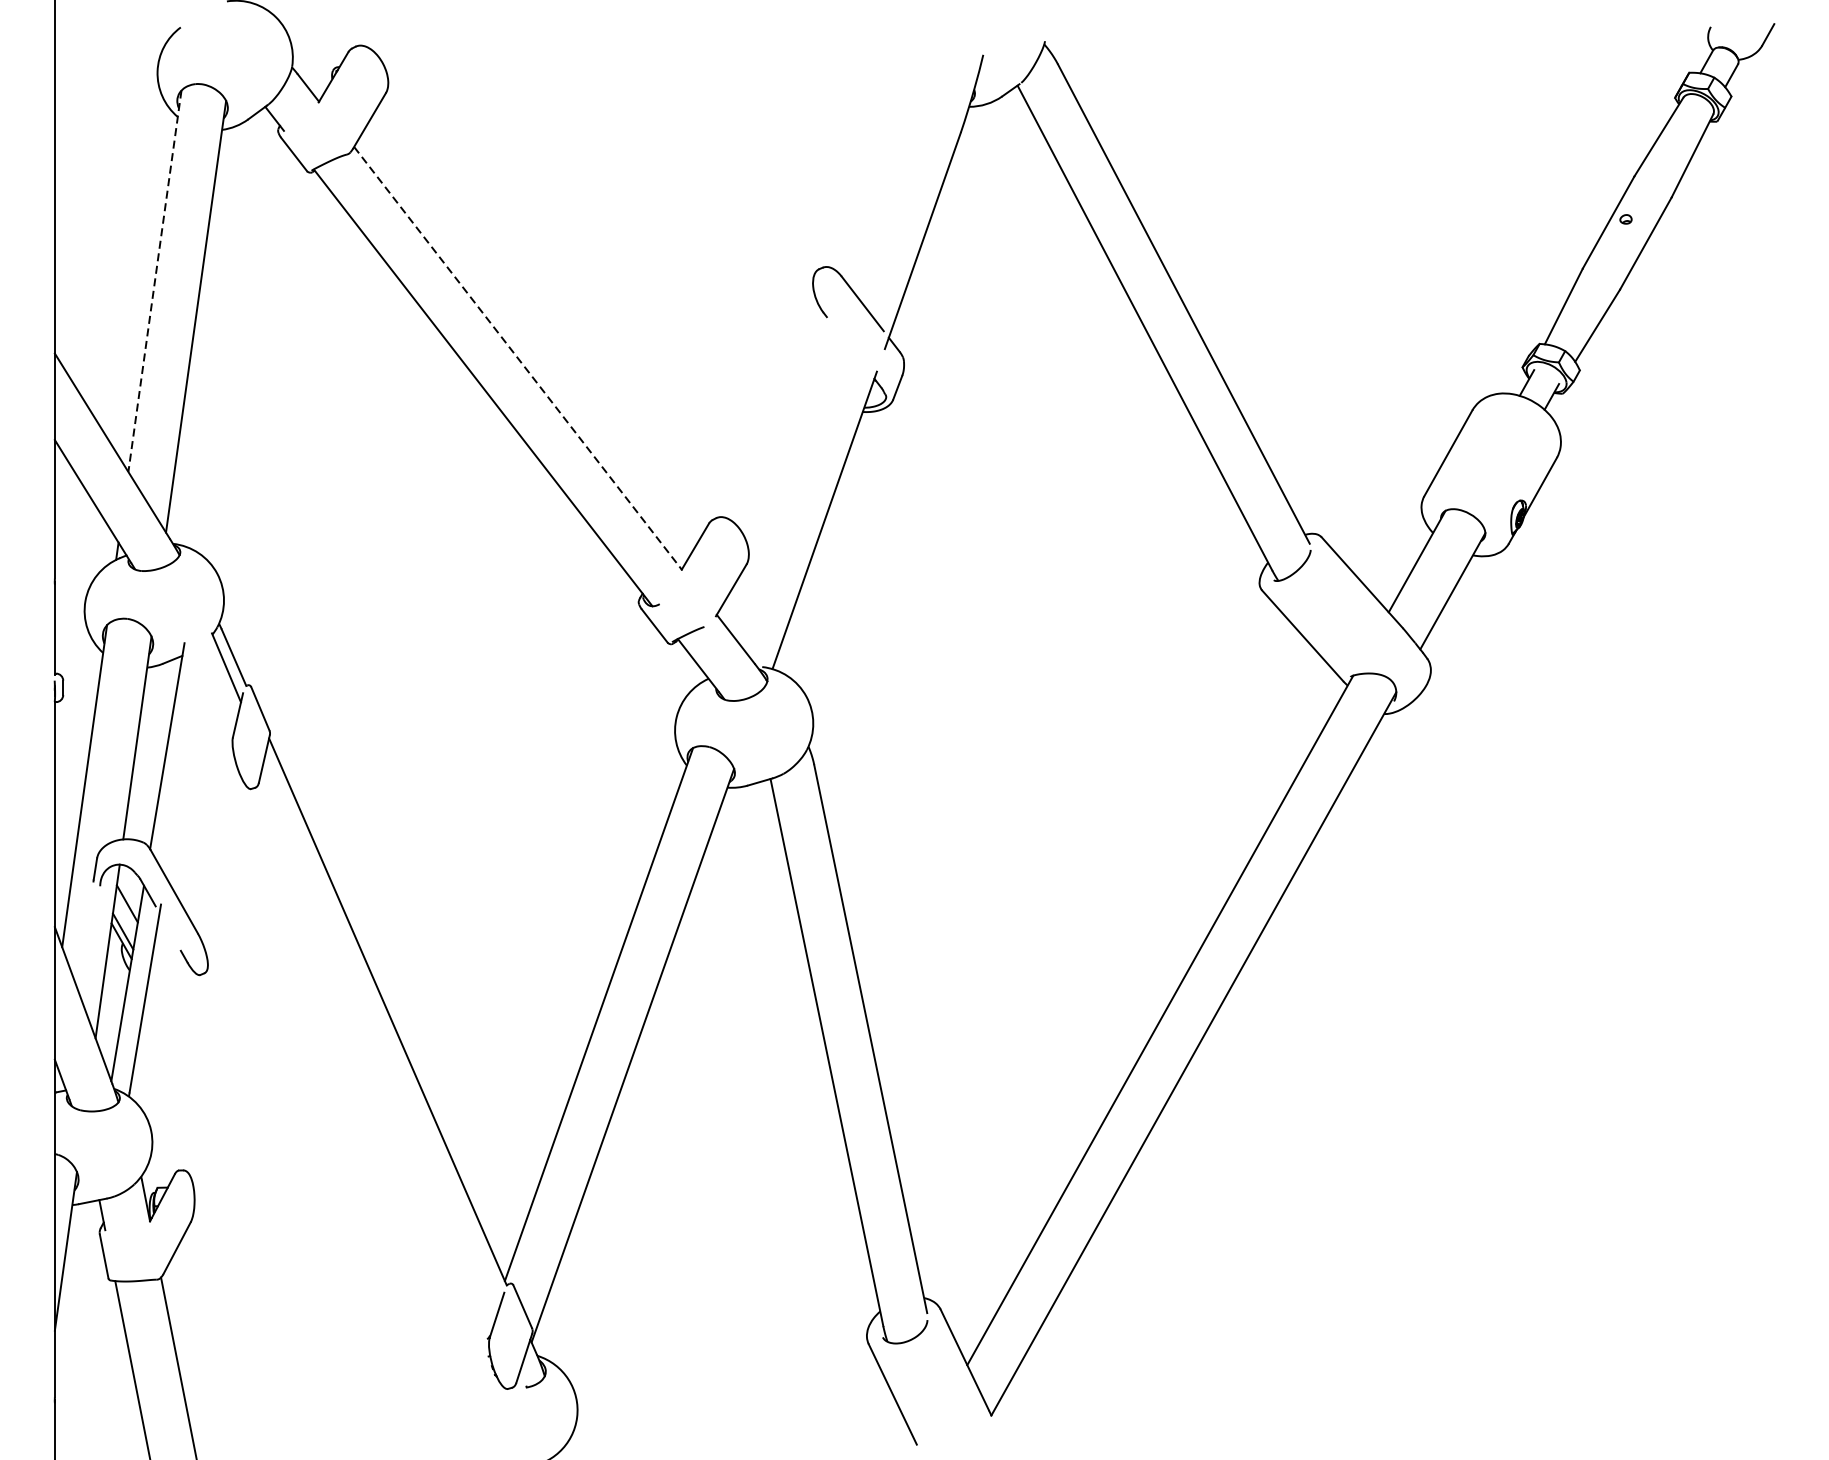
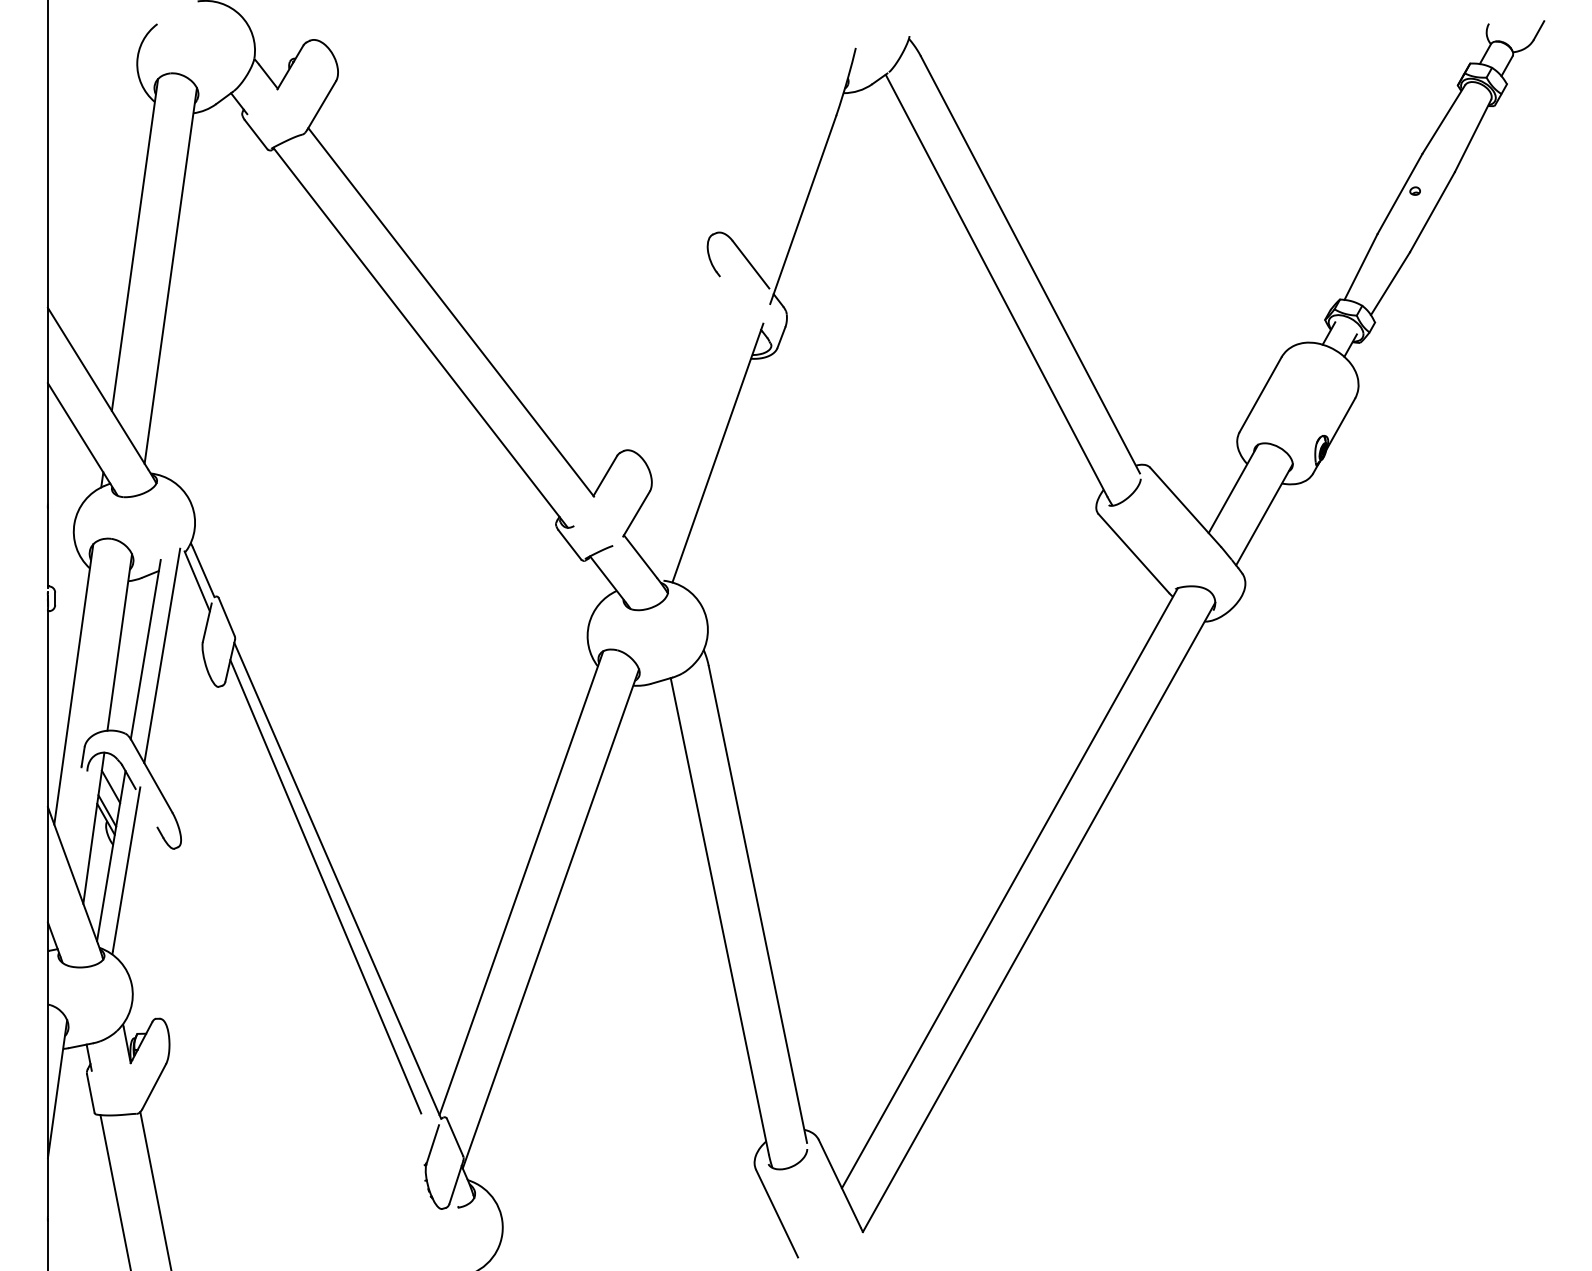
line: (155, 281) -> (135, 245), dashed -> solid
line: (518, 358) -> (451, 312), dashed -> solid
line: (186, 752) -> (162, 655), added
line: (373, 1018) -> (325, 886), added

